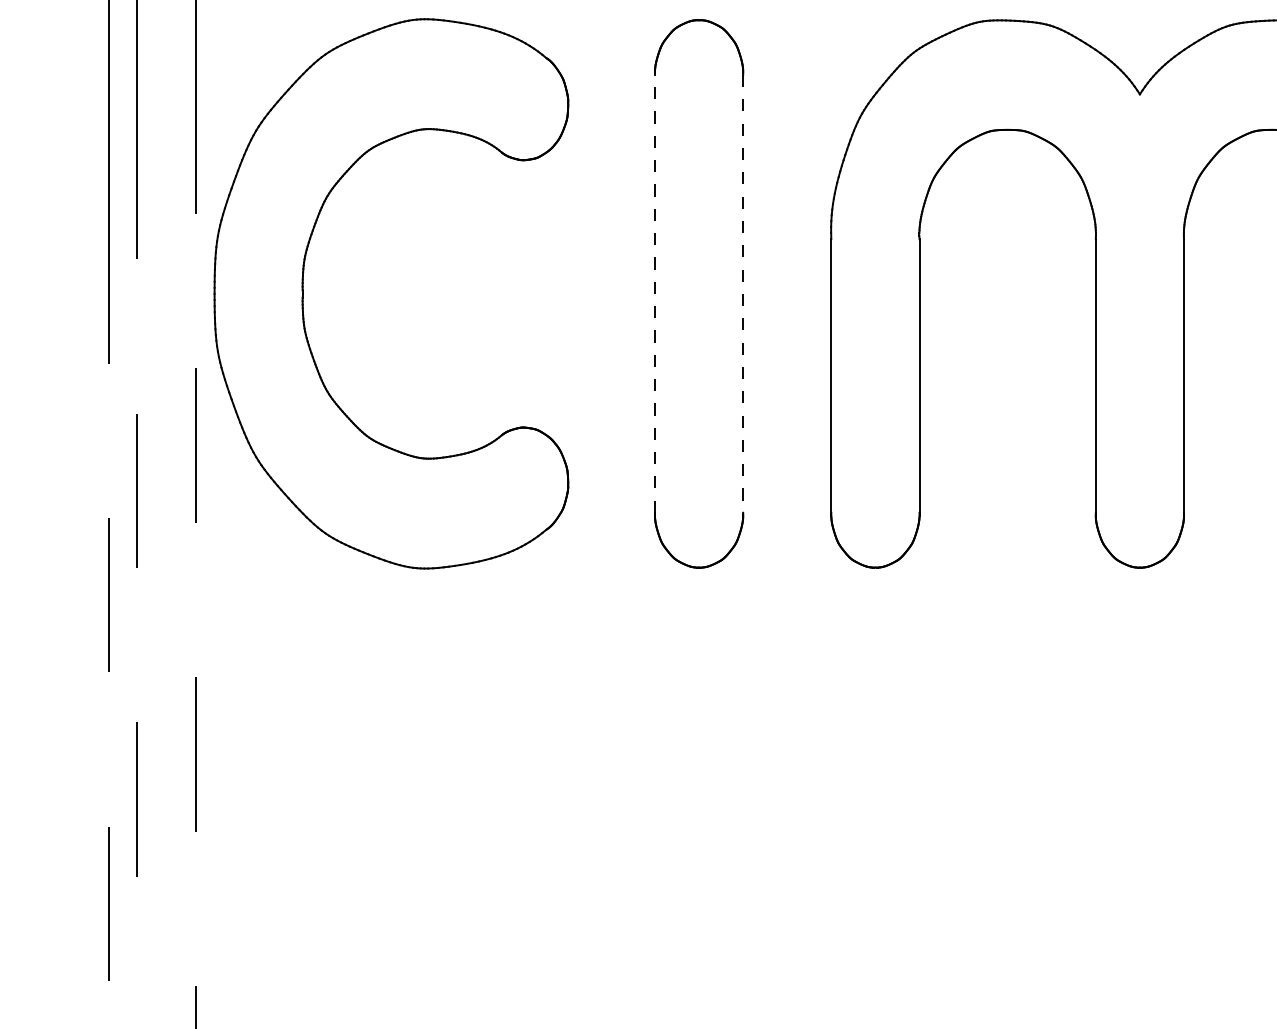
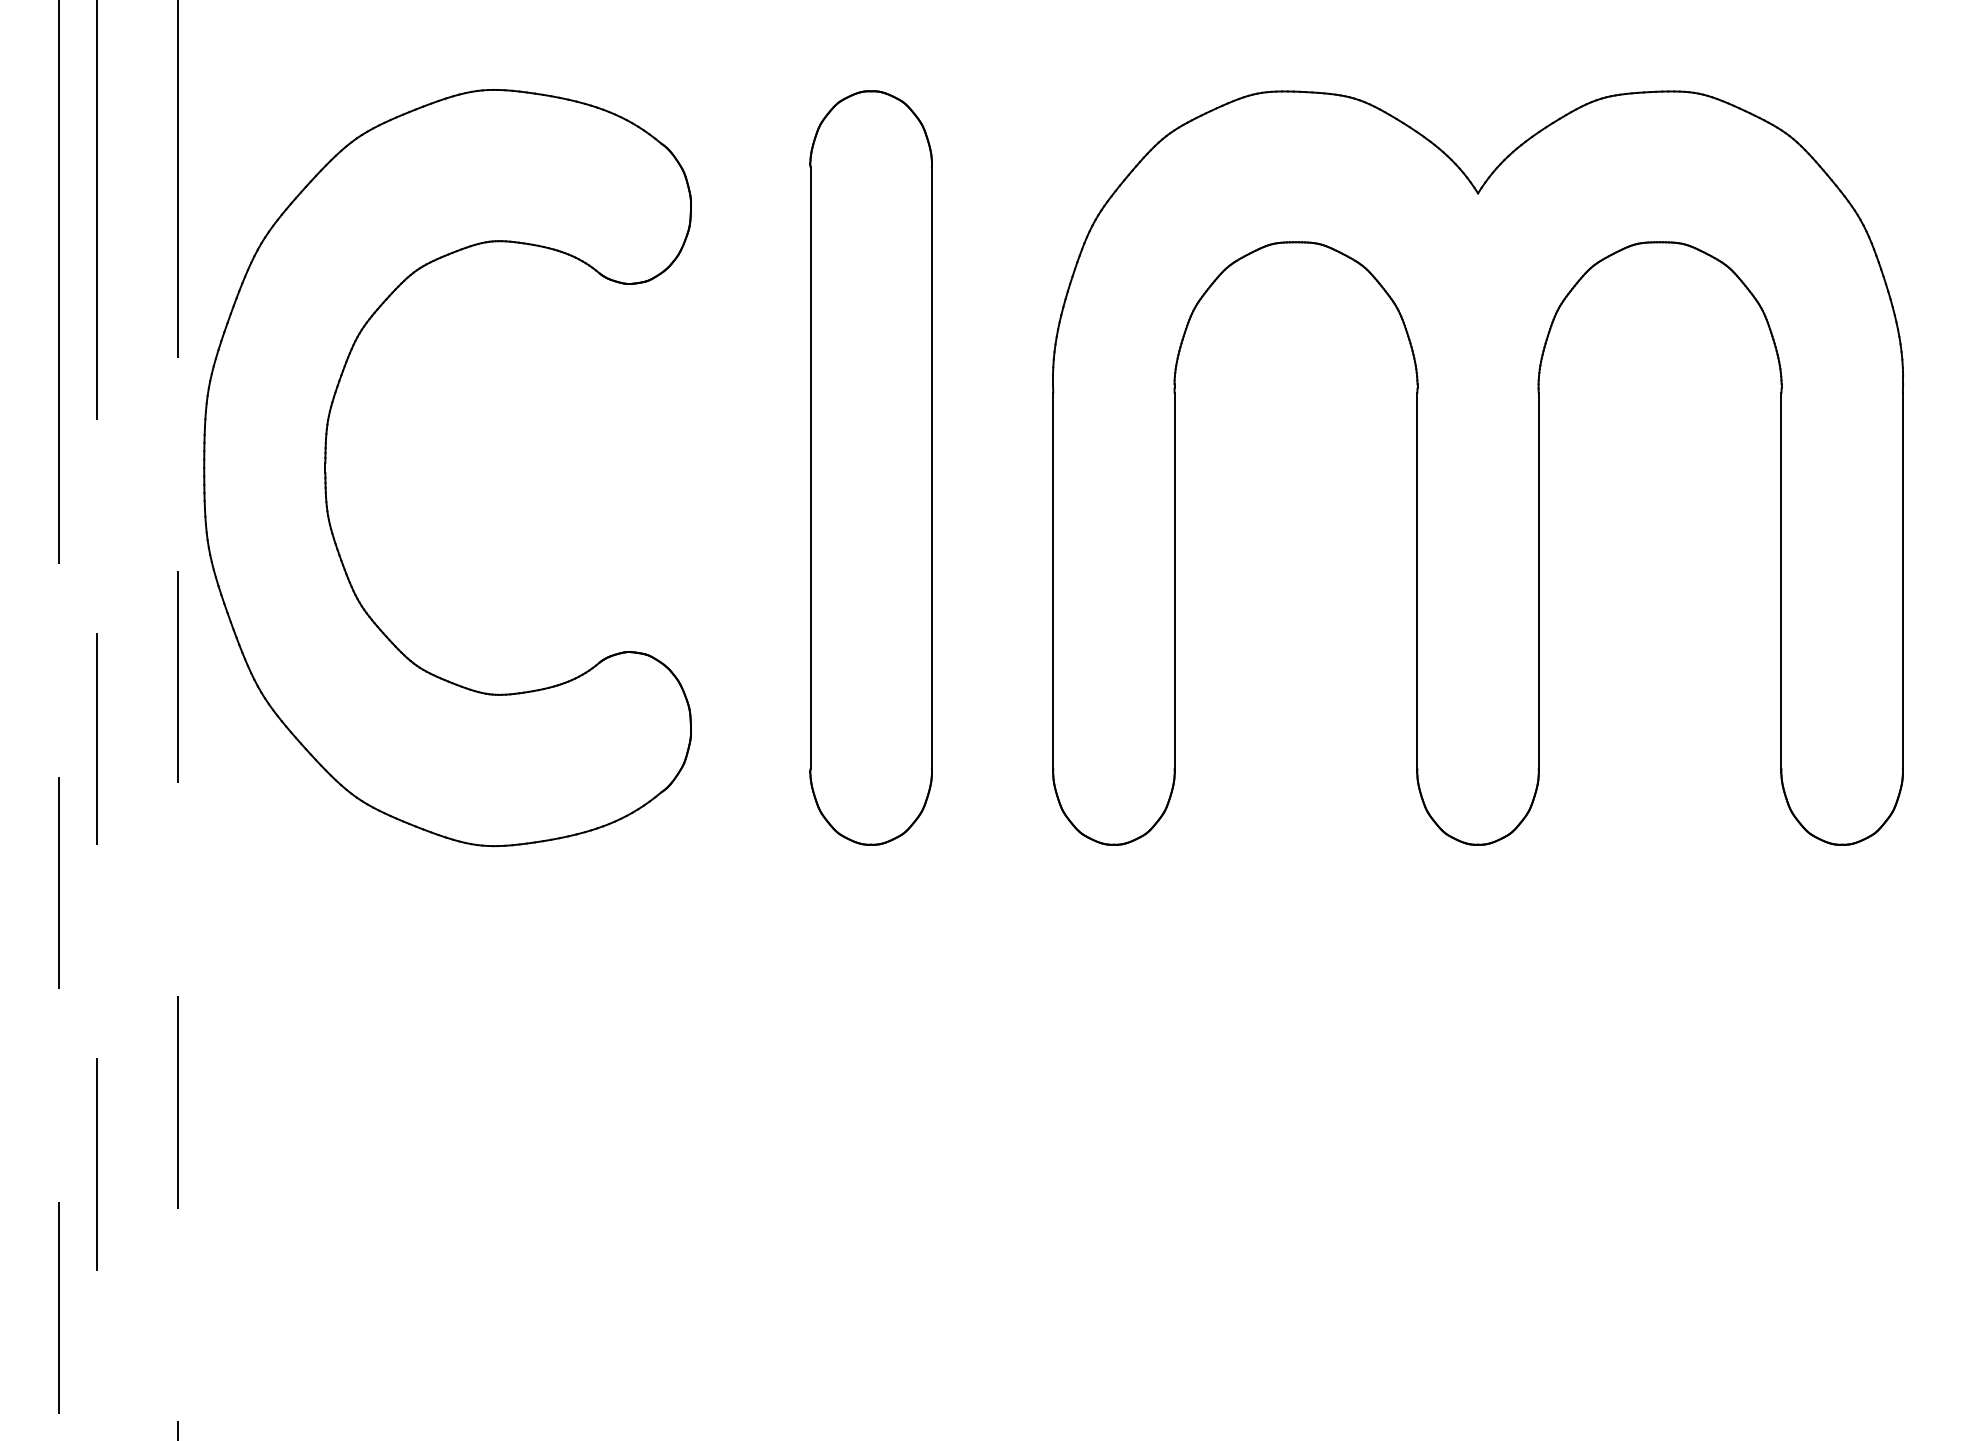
line: (655, 293) -> (810, 467), dashed -> solid
line: (742, 294) -> (931, 468), dashed -> solid

